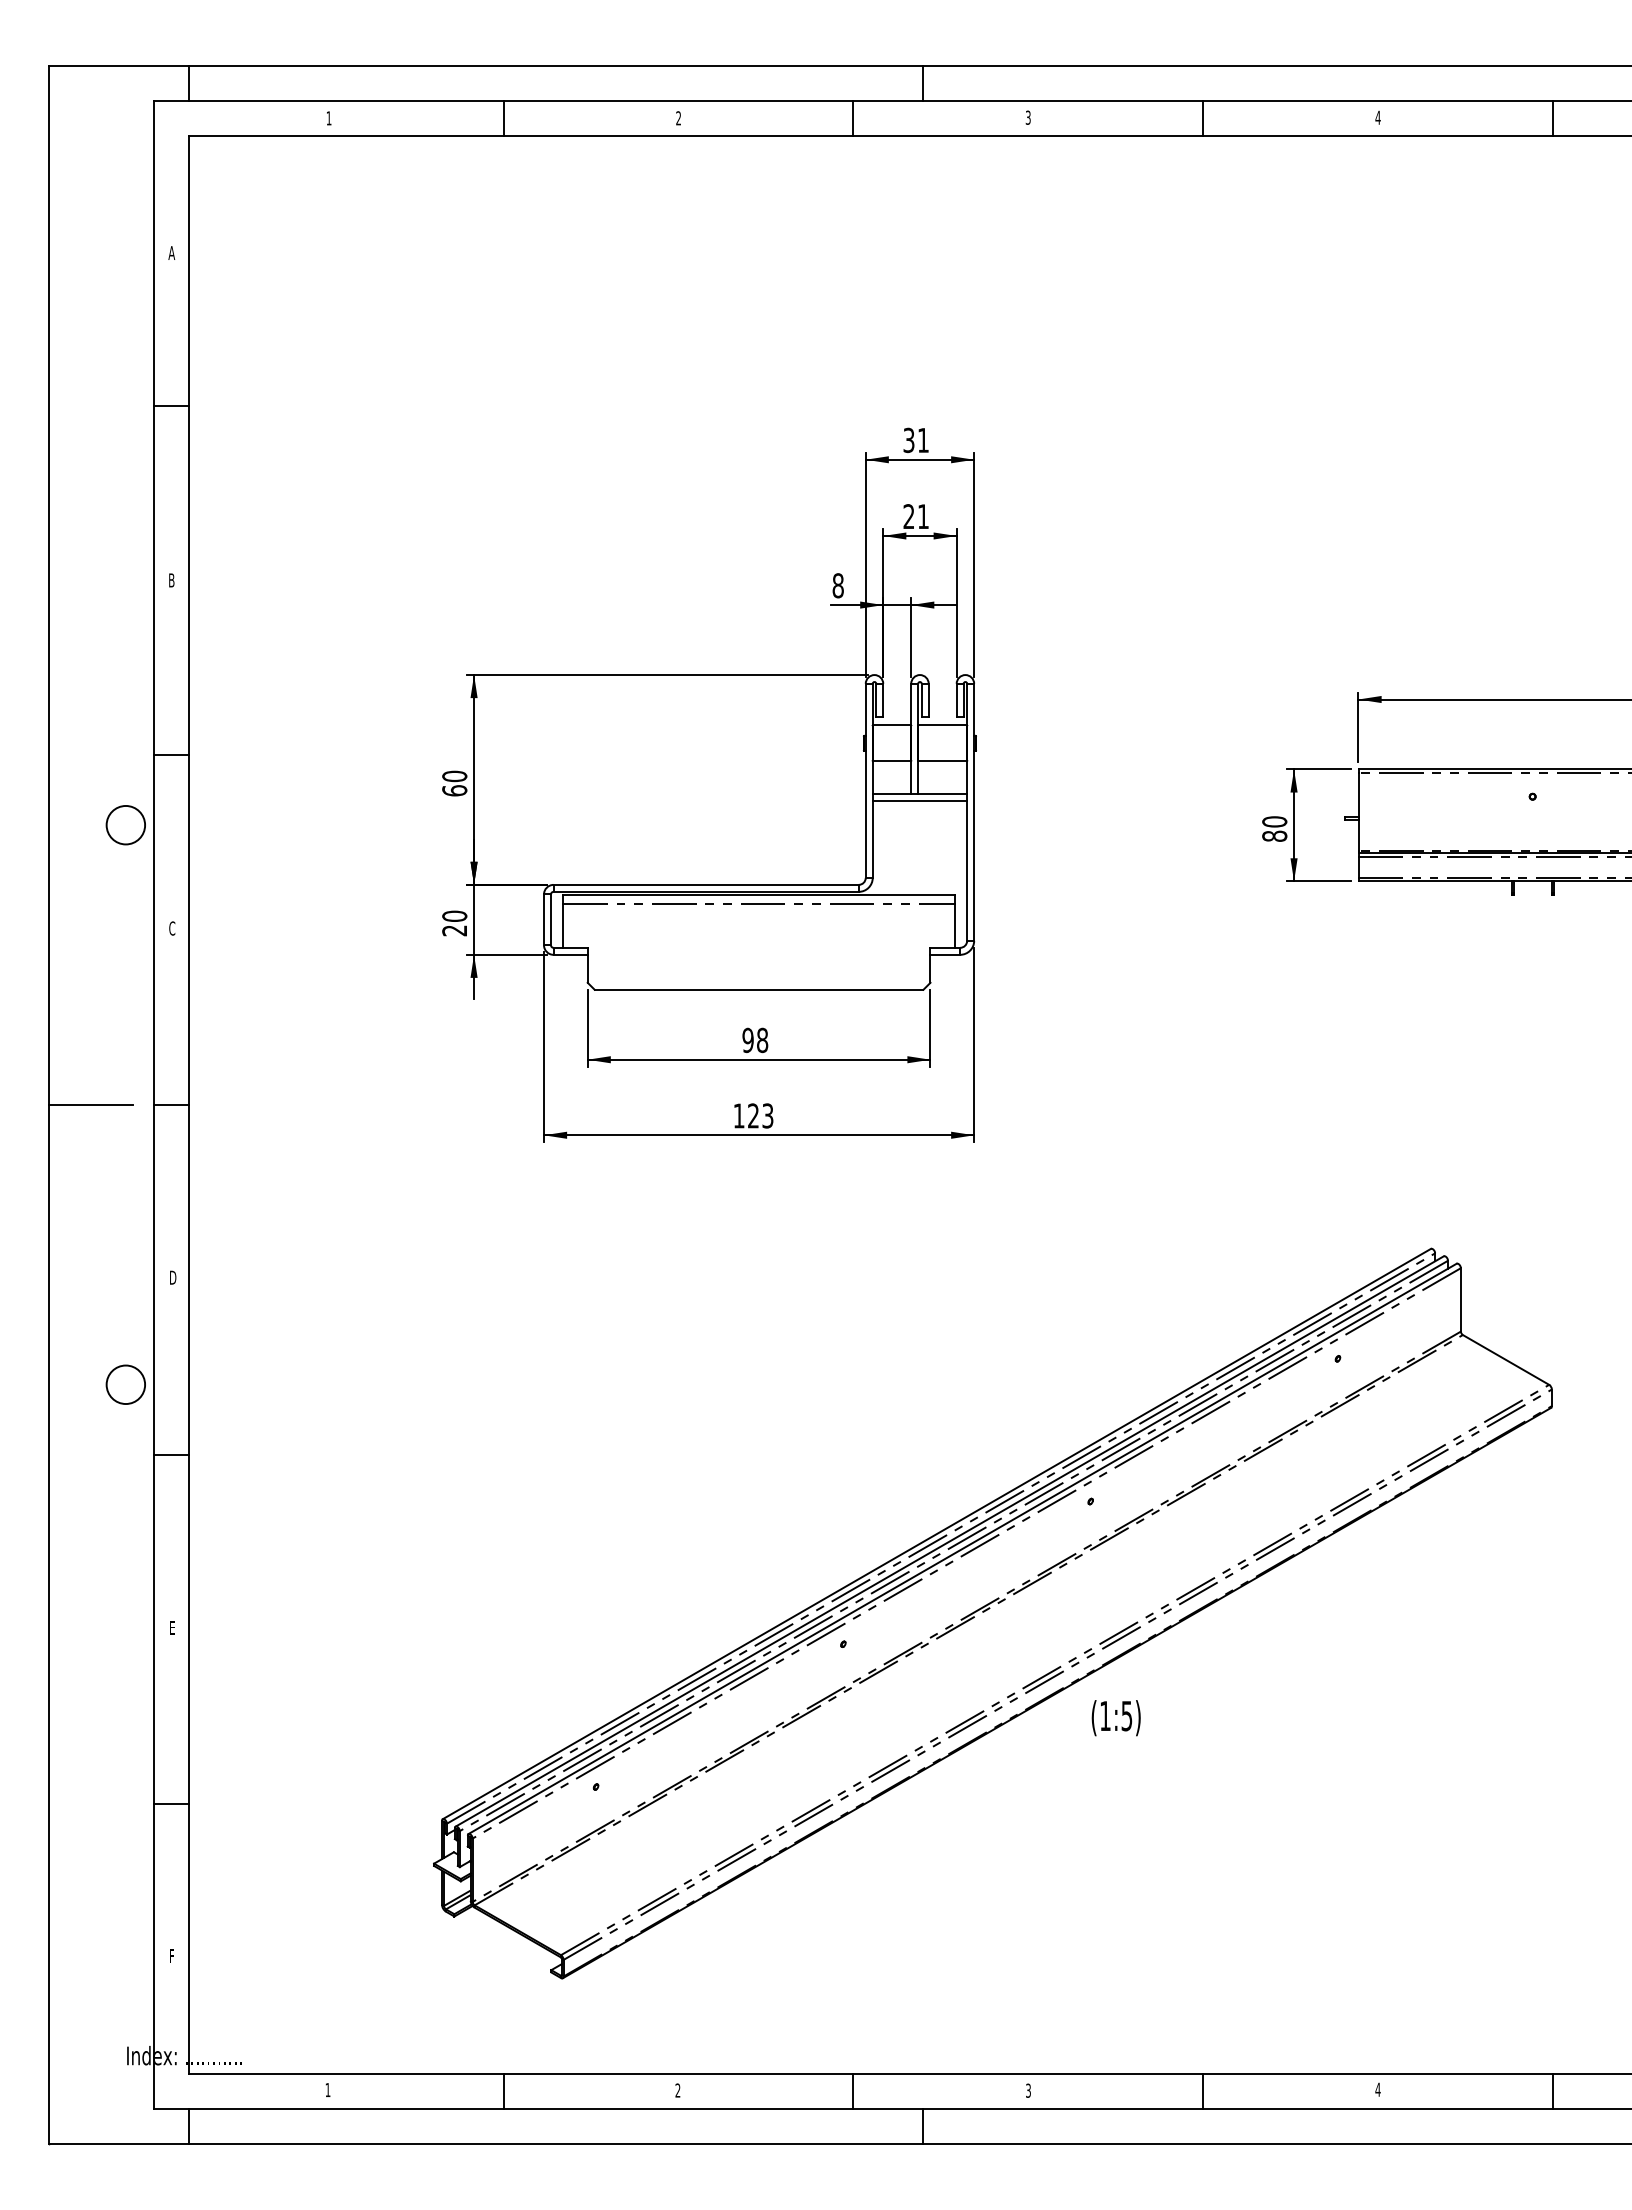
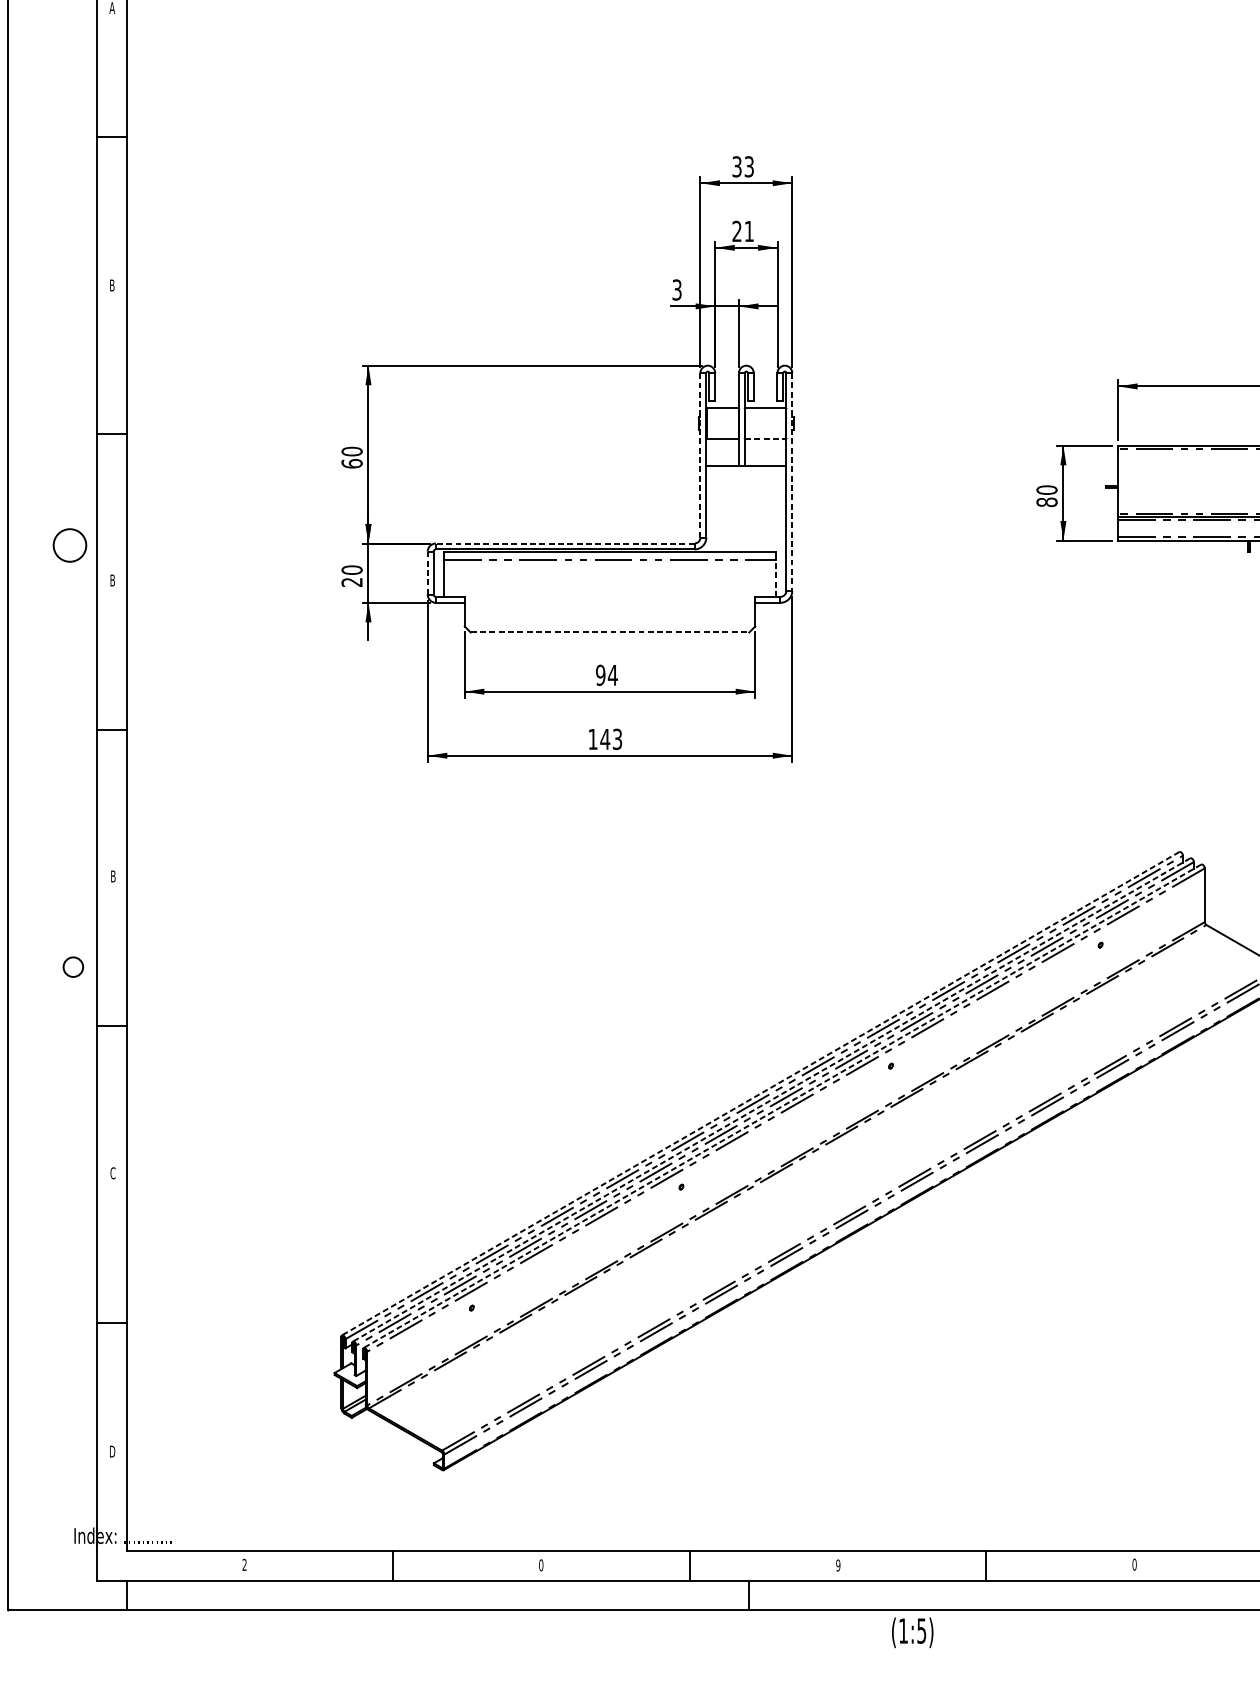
text: (923, 440) -> (749, 166), 31 -> 33
text: (837, 585) -> (676, 289), 8 -> 3
line: (943, 761) -> (766, 438), solid -> dashed
line: (865, 780) -> (700, 455), solid -> dashed
line: (919, 800) -> (745, 472), removed
line: (974, 812) -> (792, 482), solid -> dashed
circle: (125, 825) -> (69, 545), moved
line: (706, 884) -> (565, 543), solid -> dashed
line: (544, 919) -> (428, 572), solid -> dashed
line: (954, 925) -> (775, 577), solid -> dashed
text: (172, 928) -> (112, 580), C -> B
line: (759, 989) -> (610, 632), solid -> dashed
text: (762, 1040) -> (612, 675), 98 -> 94
line: (90, 1105) -> (43, 730), removed
text: (753, 1115) -> (605, 738), 123 -> 143
text: (173, 1277) -> (113, 876), D -> B
circle: (125, 1384) -> (73, 966), size x0.6
line: (936, 1534) -> (760, 1094), solid -> dashed
line: (949, 1541) -> (771, 1100), solid -> dashed
line: (962, 1549) -> (782, 1106), solid -> dashed
text: (172, 1627) -> (112, 1172), E -> C
text: (1115, 1718) -> (912, 1633), moved
text: (172, 1956) -> (112, 1451), F -> D
text: (327, 2089) -> (244, 1564), 1 -> 2
text: (1377, 2089) -> (1134, 1564), 4 -> 0
text: (677, 2090) -> (540, 1565), 2 -> 0
text: (1027, 2090) -> (837, 1565), 3 -> 9

